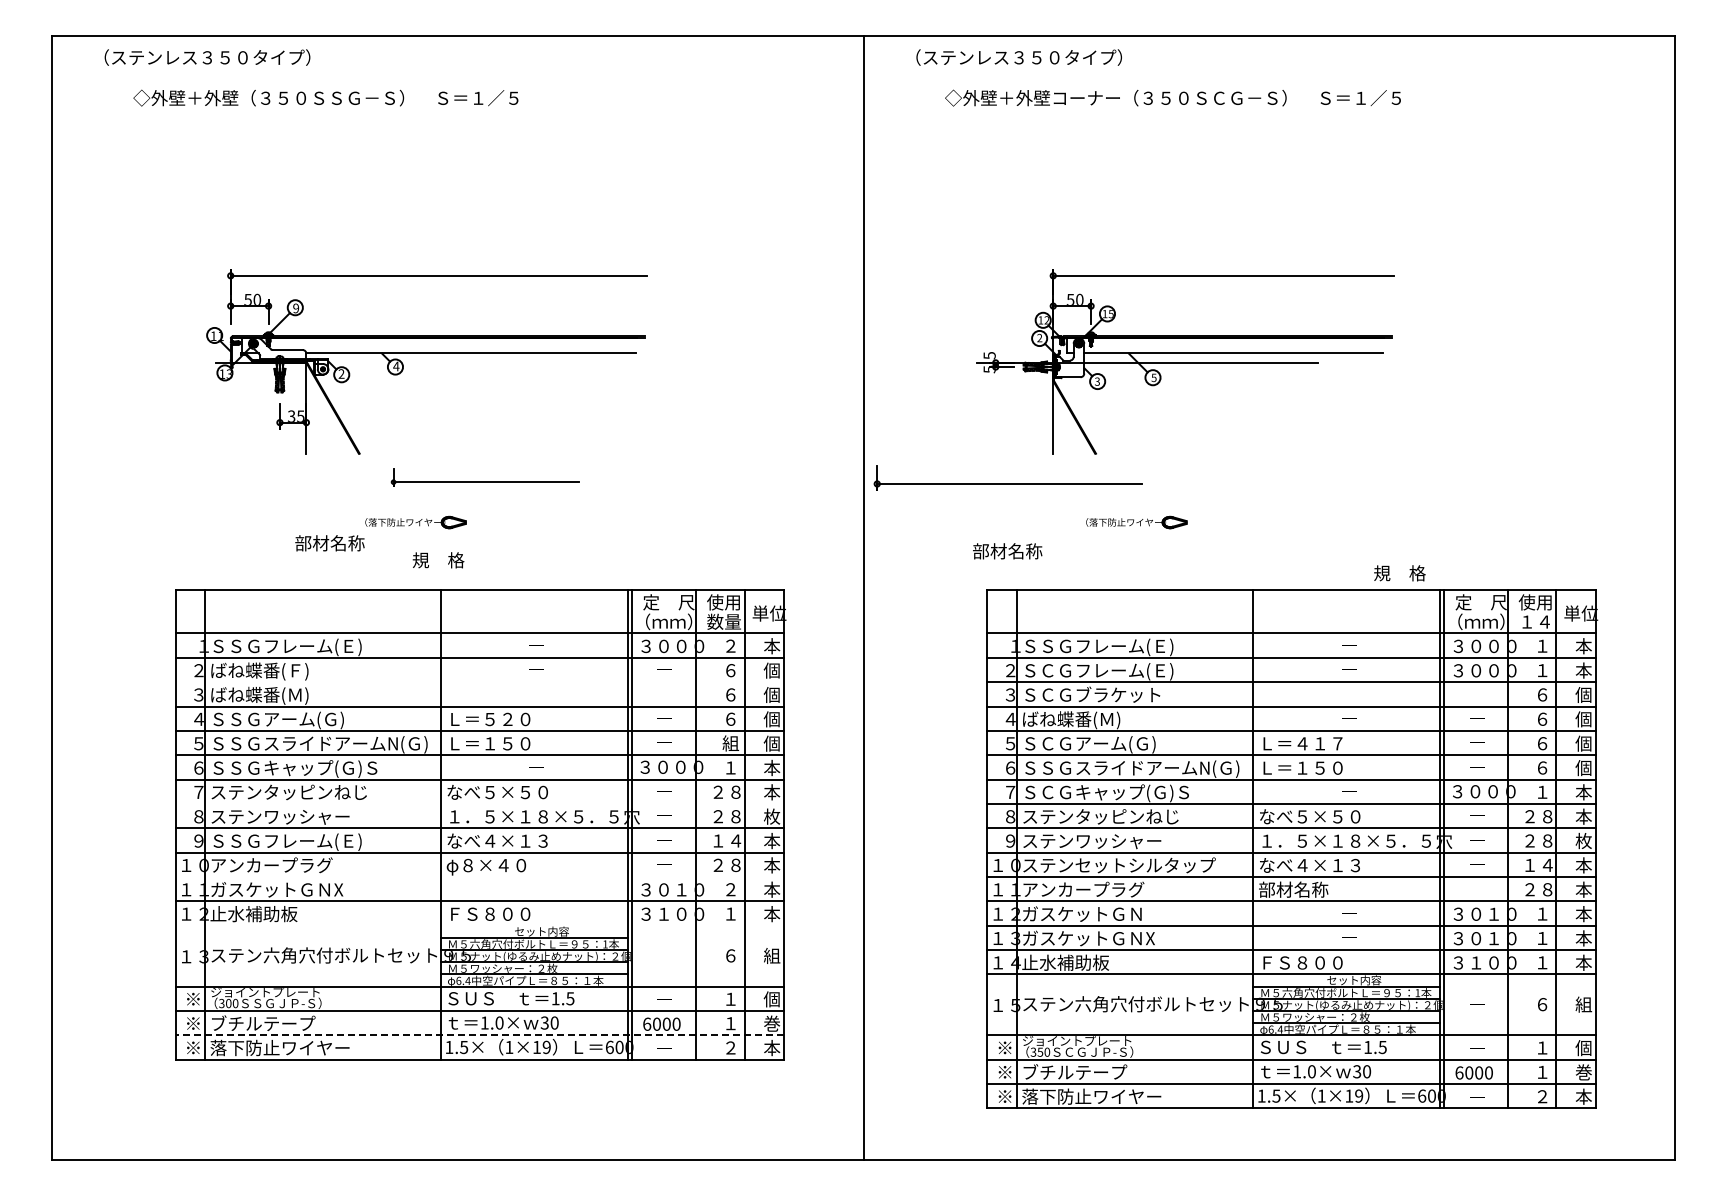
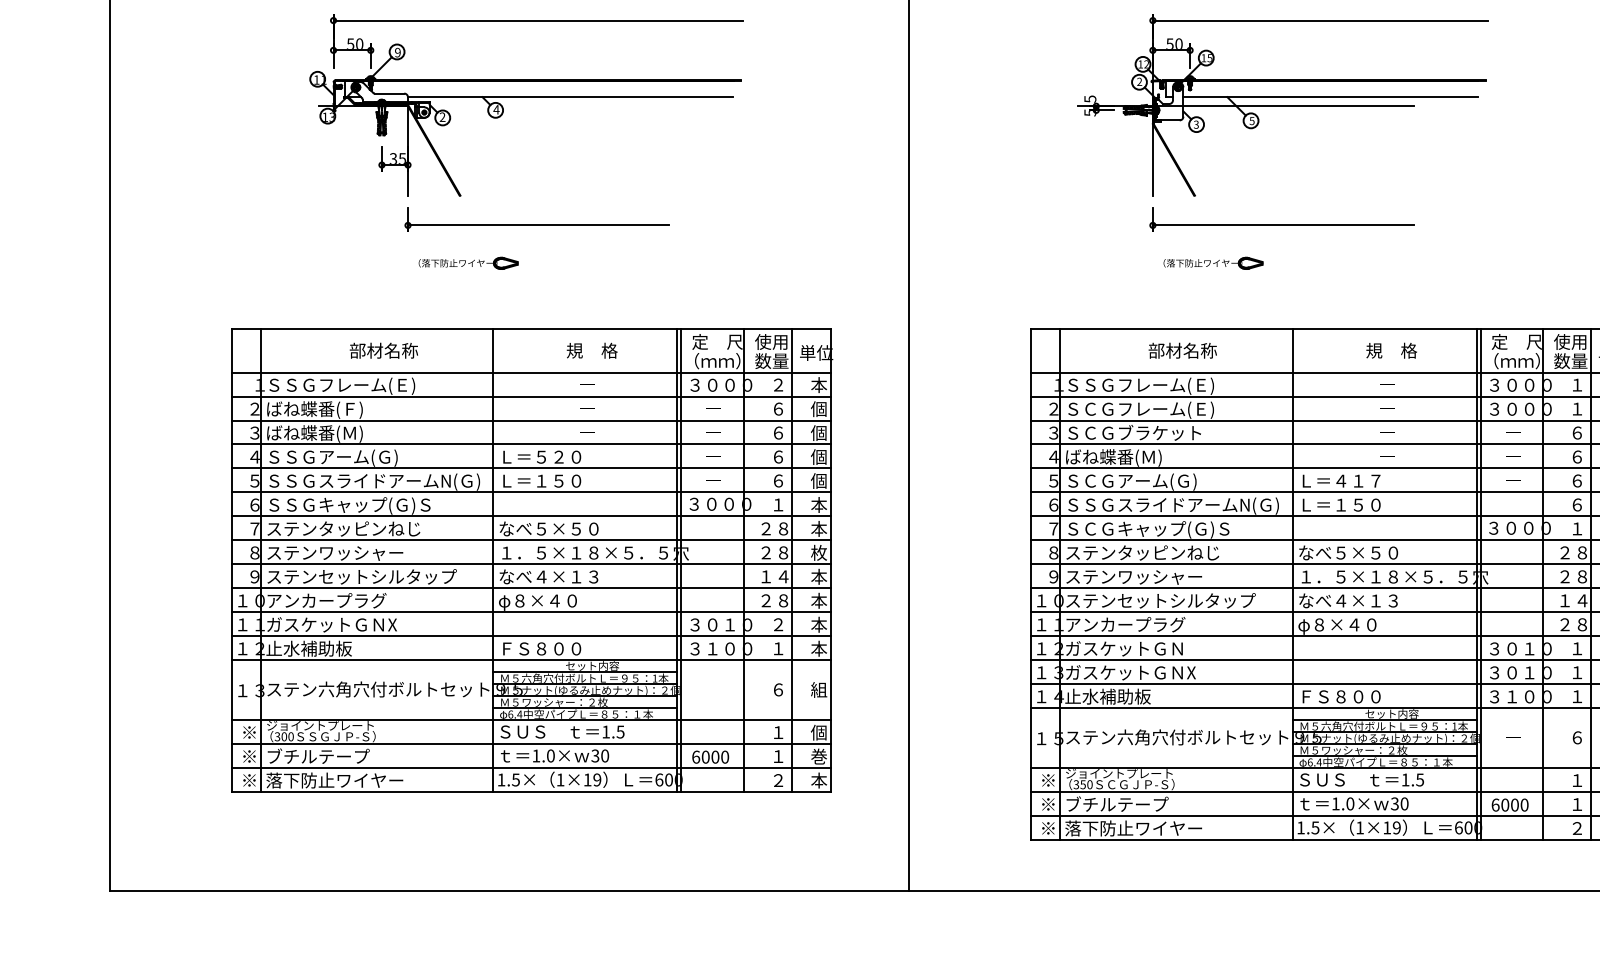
part: (426, 353) -> (526, 97), moved
part: (1185, 361) -> (1283, 104), moved
part: (484, 477) -> (536, 219), size x1.43
part: (1007, 477) -> (1281, 219), moved
part: (1136, 522) -> (1213, 263), moved
text: (329, 543) -> (383, 350), moved
text: (1007, 551) -> (1182, 350), moved
text: (438, 560) -> (592, 350), moved
text: (1399, 573) -> (1391, 350), moved
text: (1535, 621) -> (1570, 360), １４ -> 数量
line: (479, 682) -> (531, 420), added
text: (730, 743) -> (778, 480), 組 -> ６
line: (479, 803) -> (531, 539), added
text: (307, 841) -> (361, 577), ＳＳＧフレーム(Ｅ) -> ステンセットシルタップ
line: (479, 877) -> (531, 612), added
text: (1298, 890) -> (1337, 625), 部材名称 -> φ８×４０
line: (479, 925) -> (531, 659), added
line: (479, 1035) -> (531, 768), dashed -> solid

